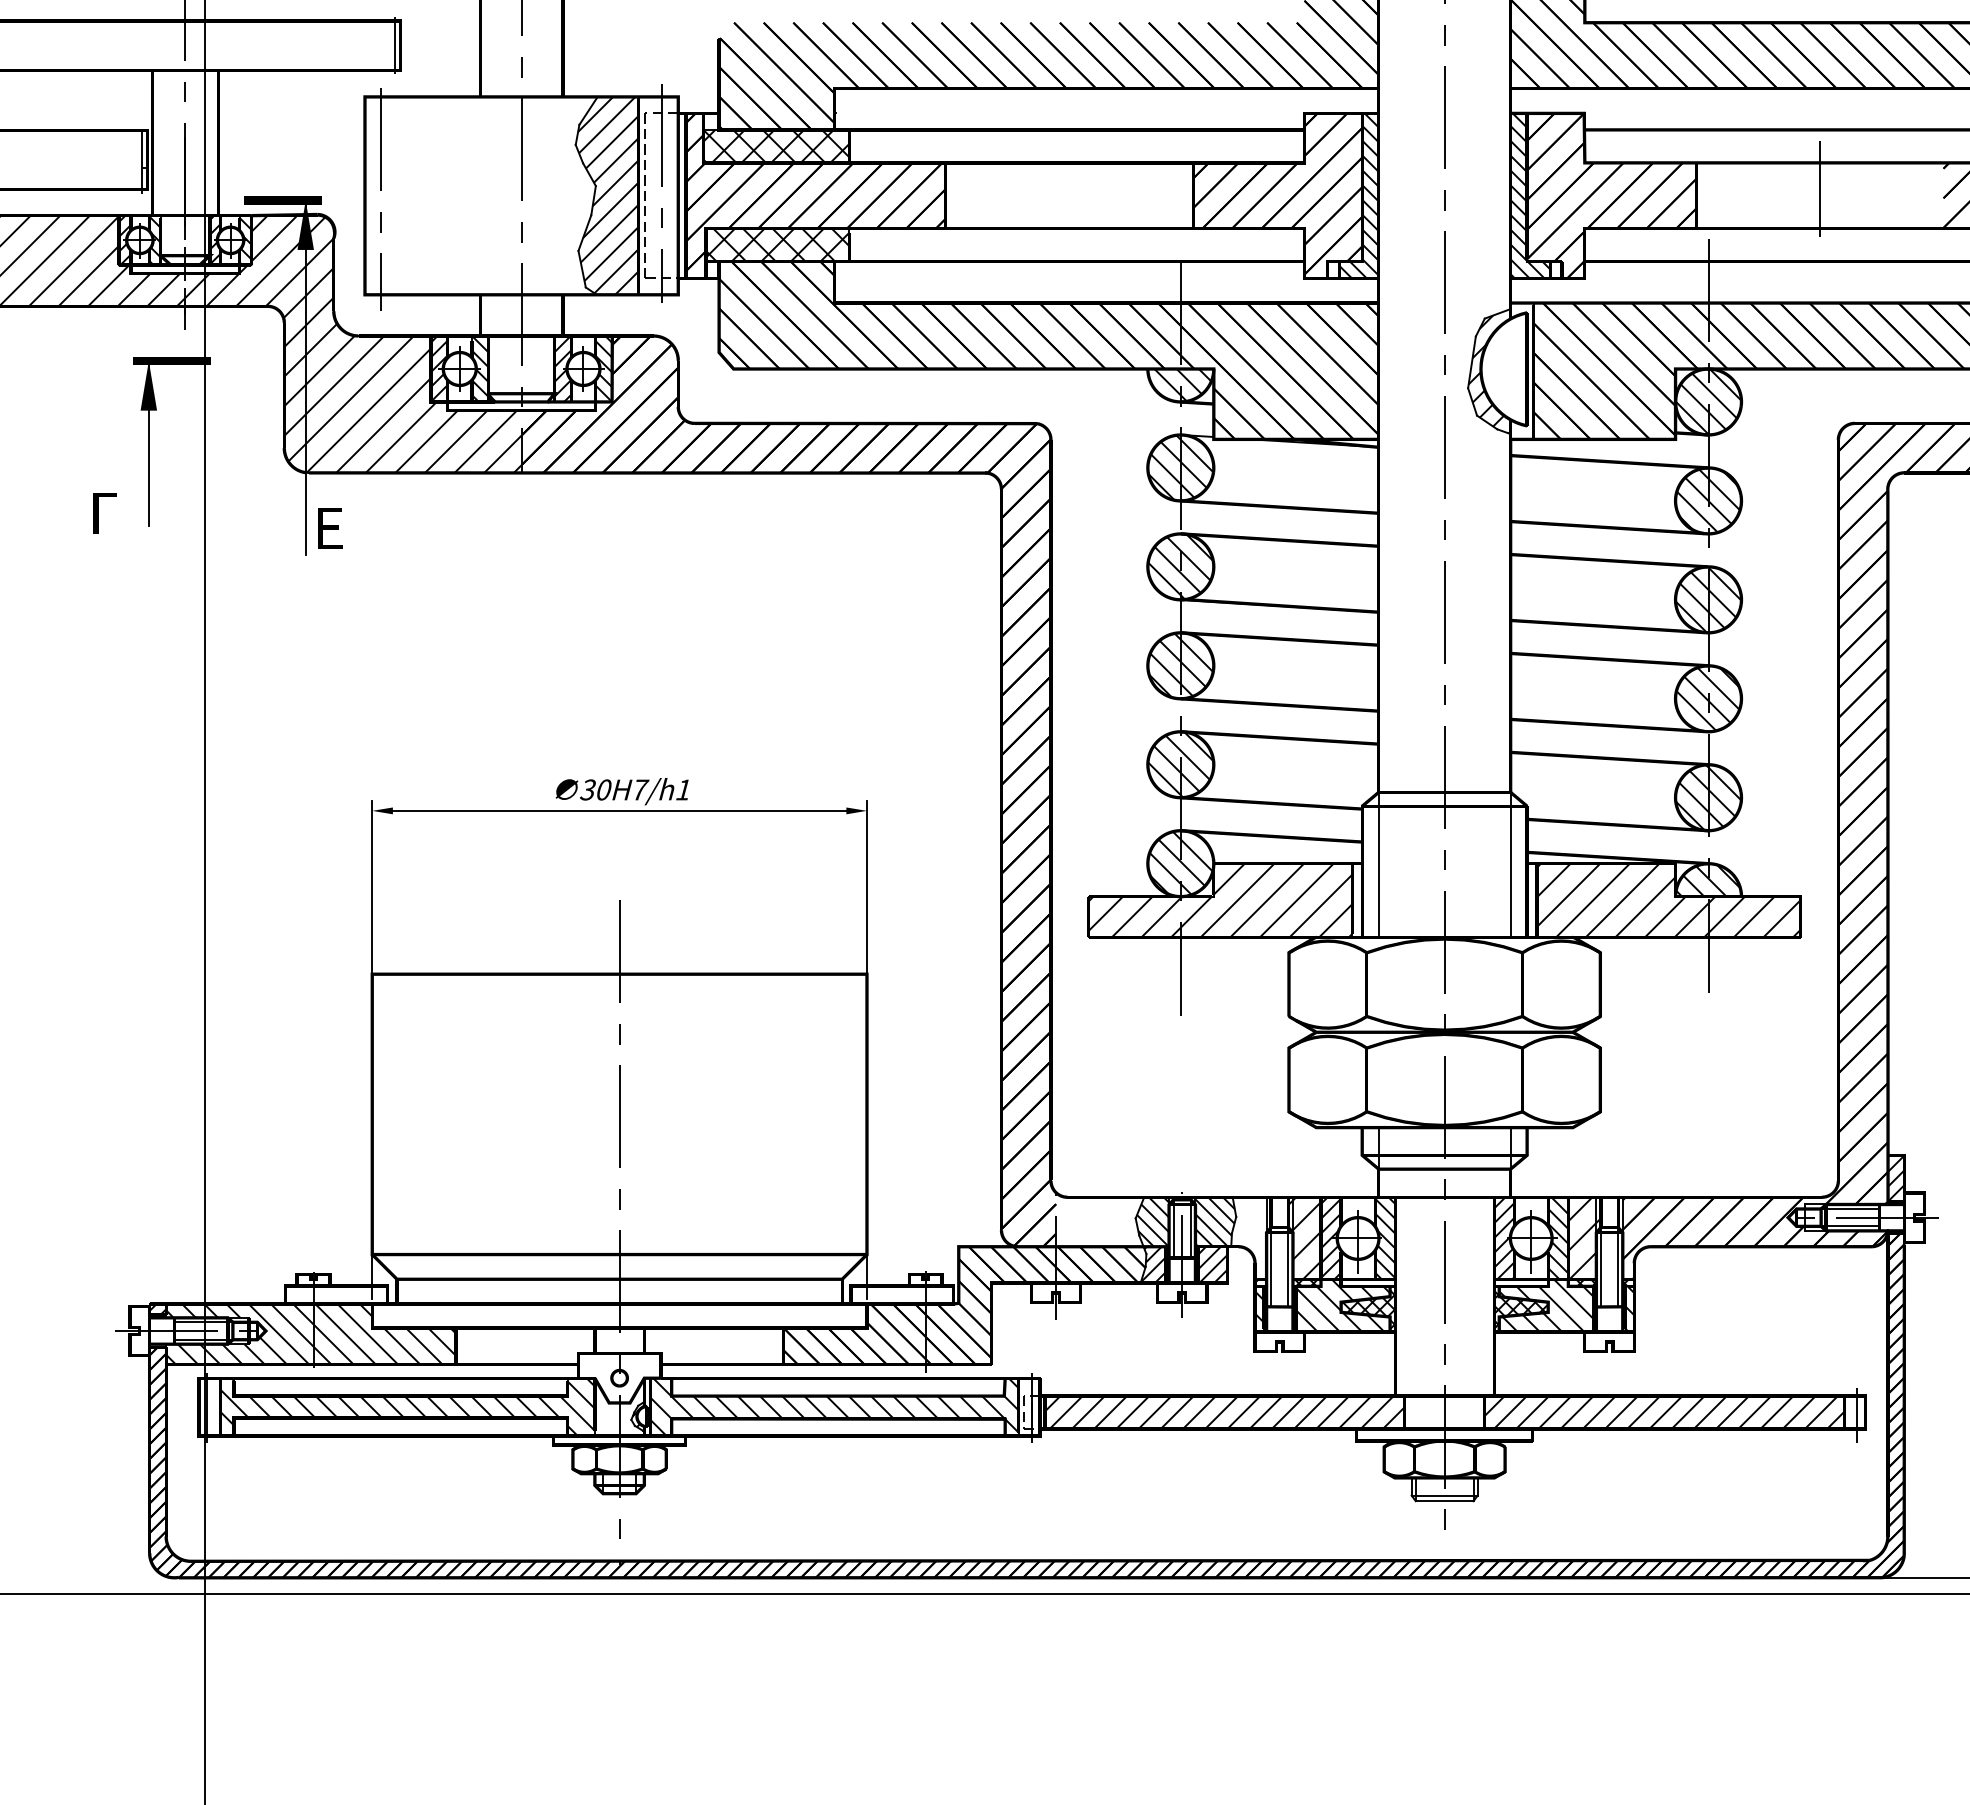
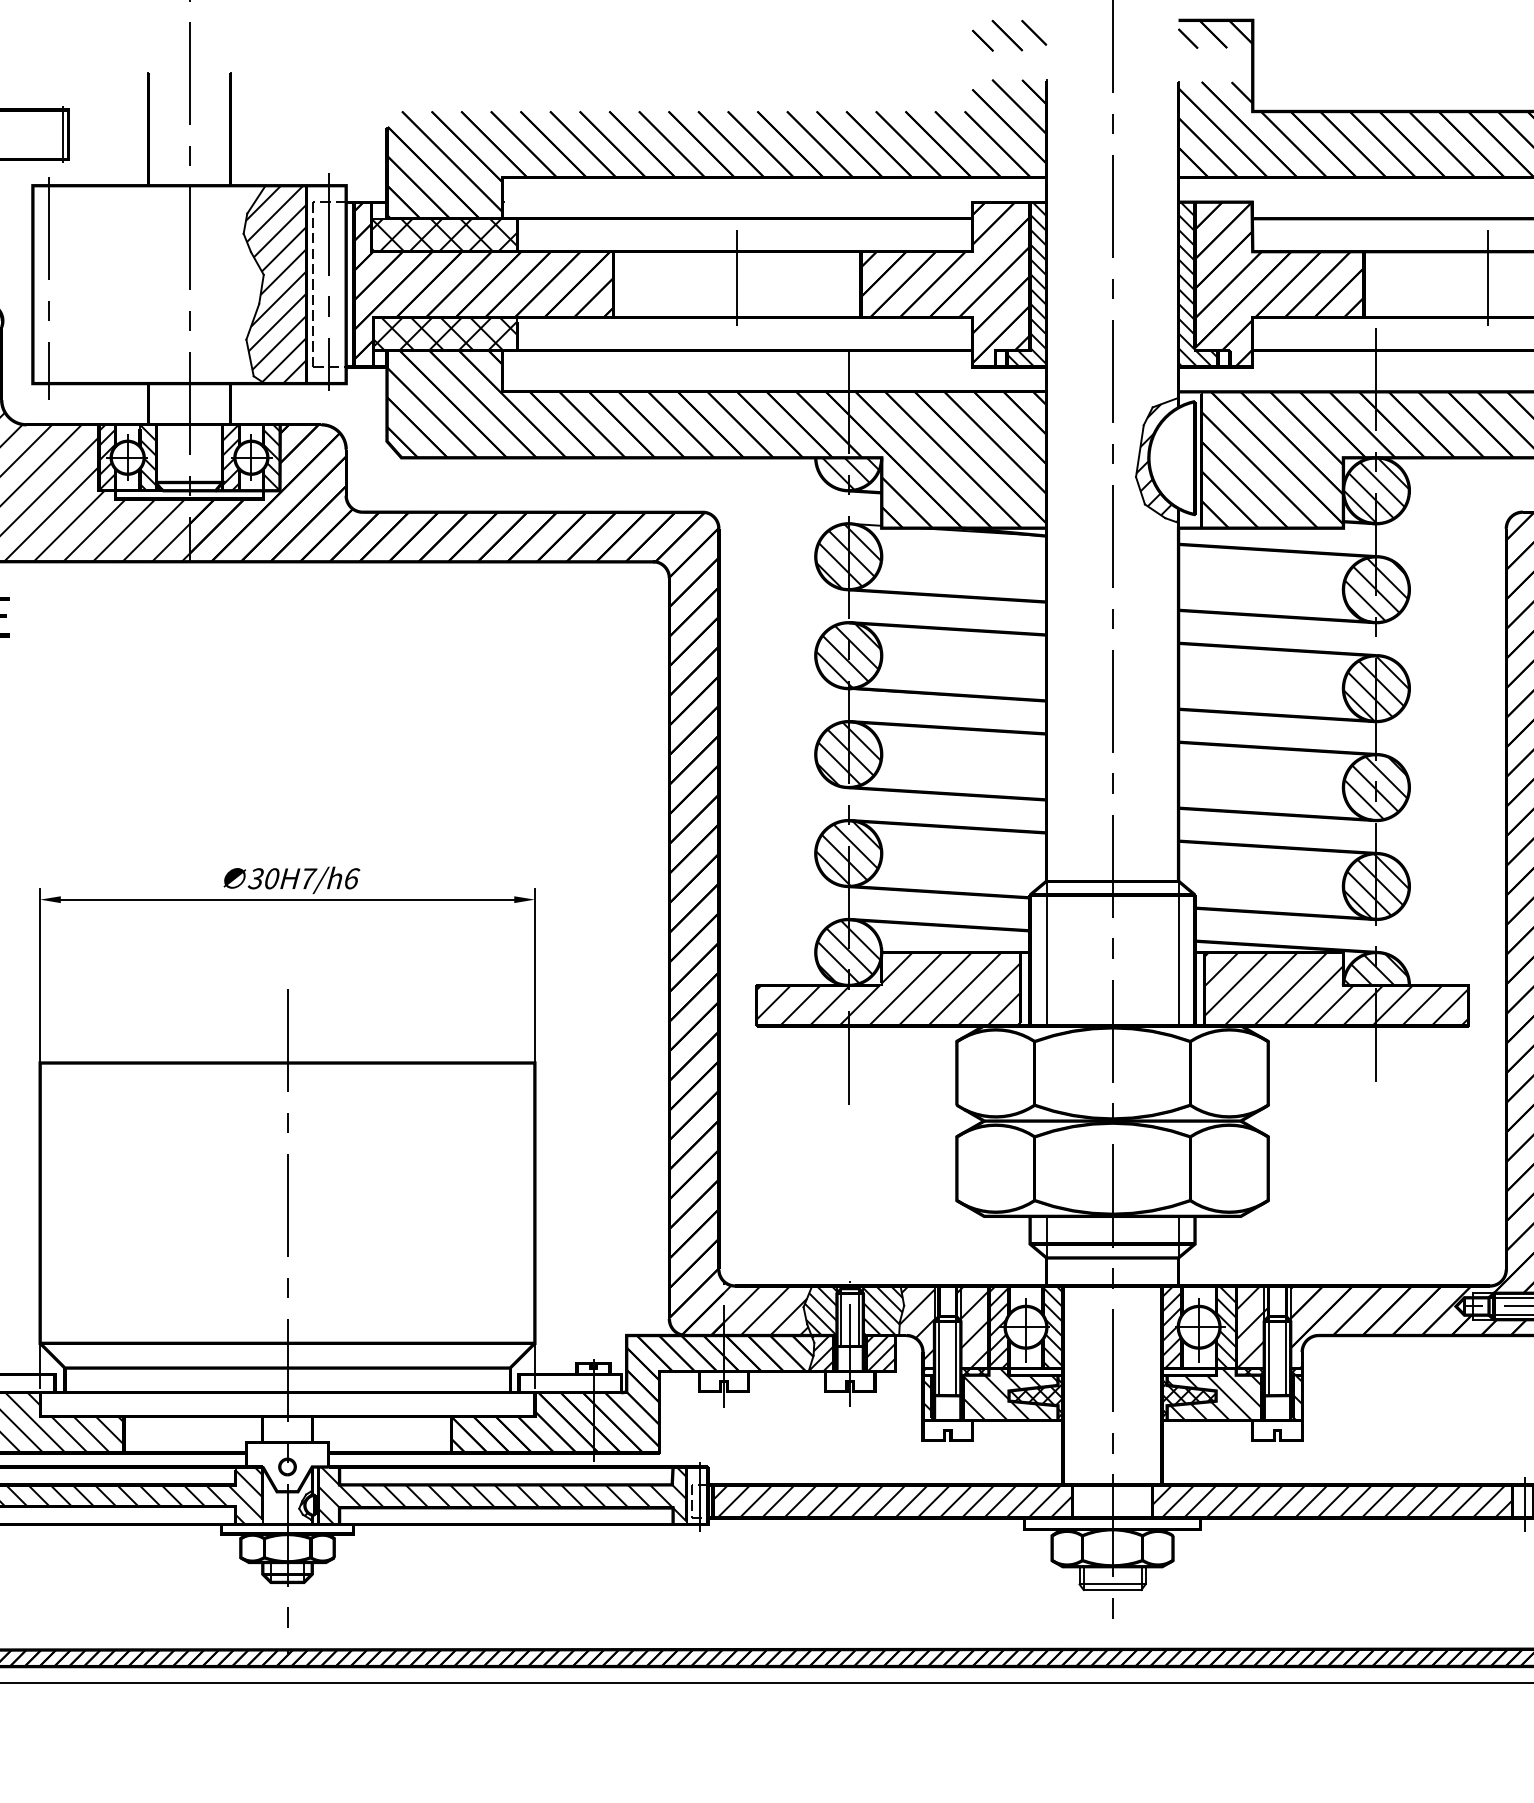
line: (1069, 188) -> (737, 277), added
text: (684, 789) -> (352, 878), 30H7/h1 -> 30H7/h6
hatch: (1098, 1221) -> (766, 1310), added
hatch: (1248, 1234) -> (916, 1323), added

